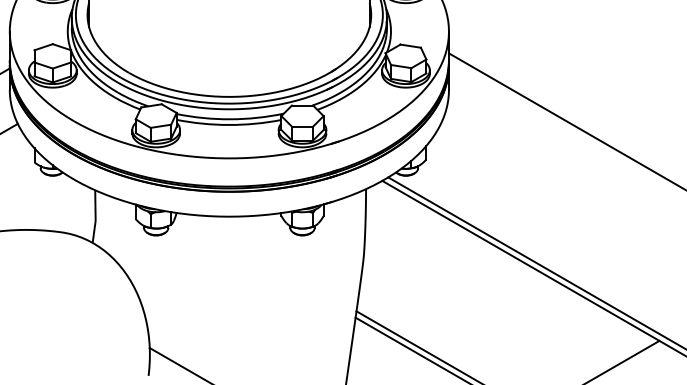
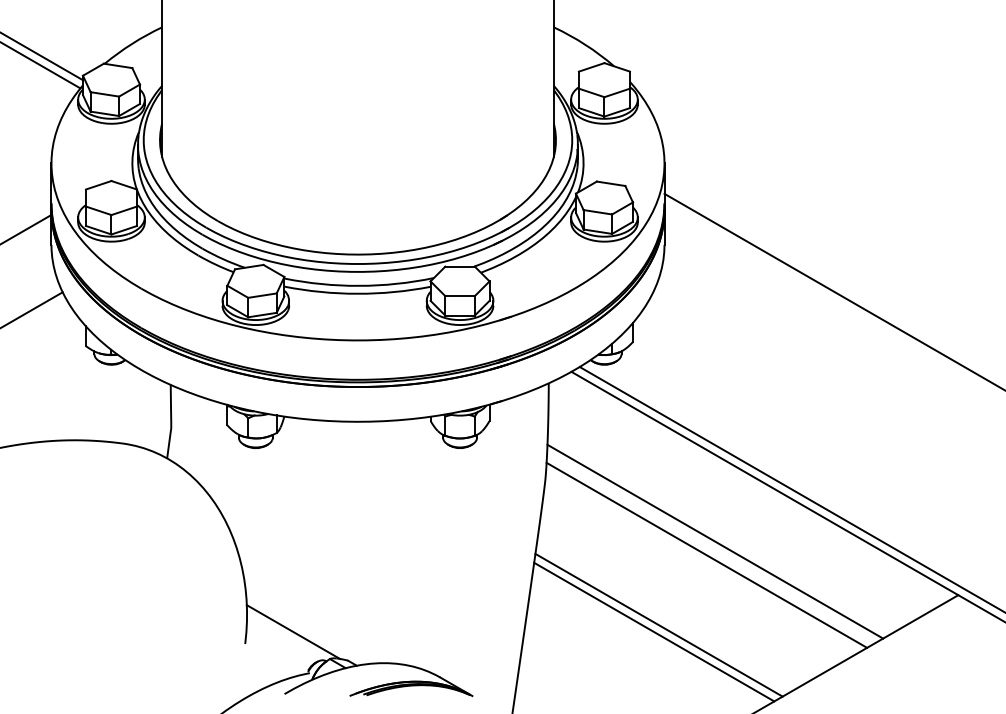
line: (485, 302) -> (715, 541), added
line: (479, 311) -> (706, 554), added

